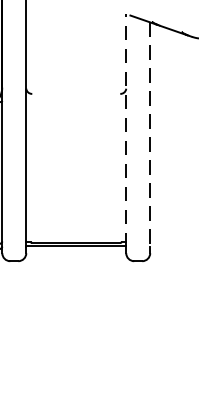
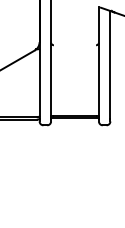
line: (125, 129) -> (98, 62), dashed -> solid
line: (150, 134) -> (110, 64), dashed -> solid

